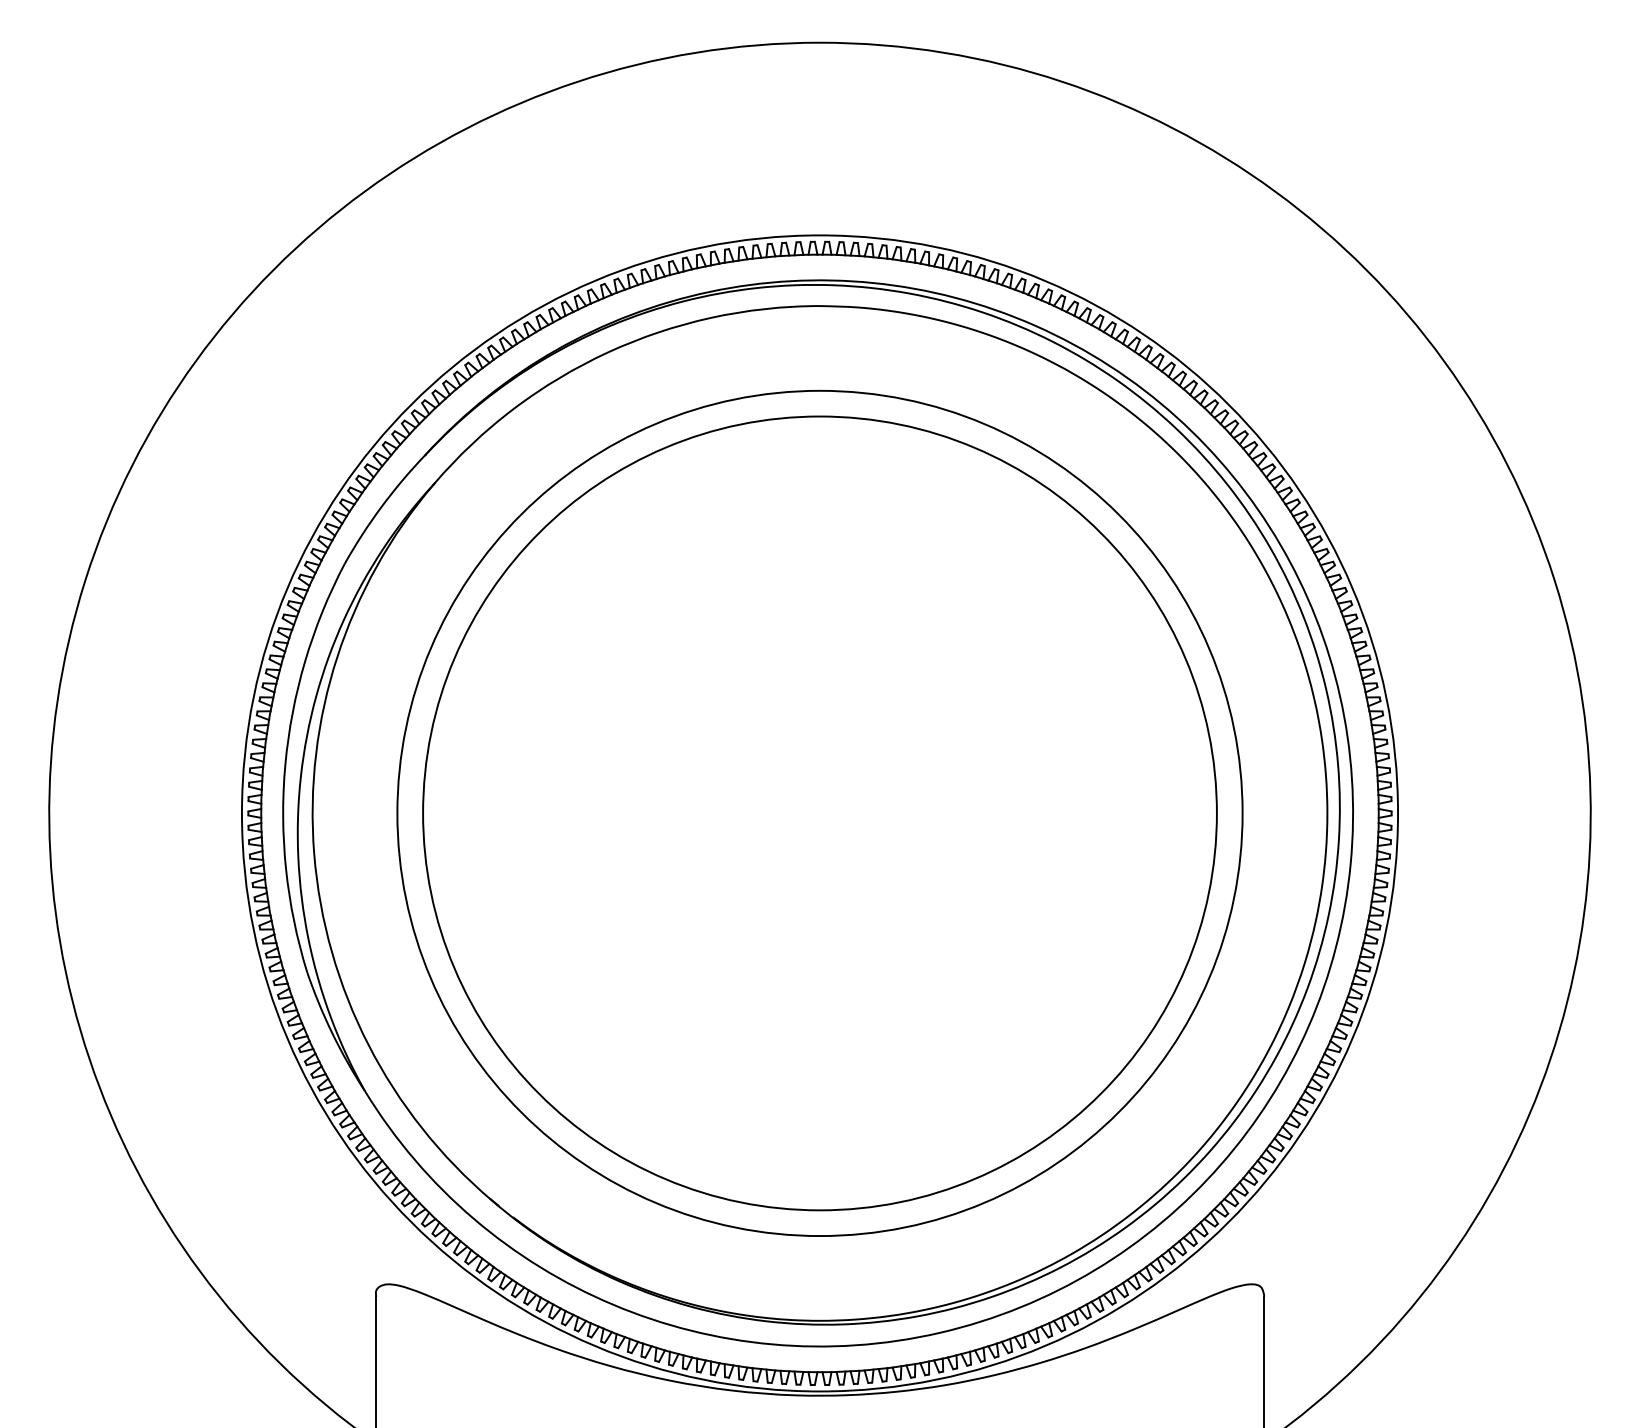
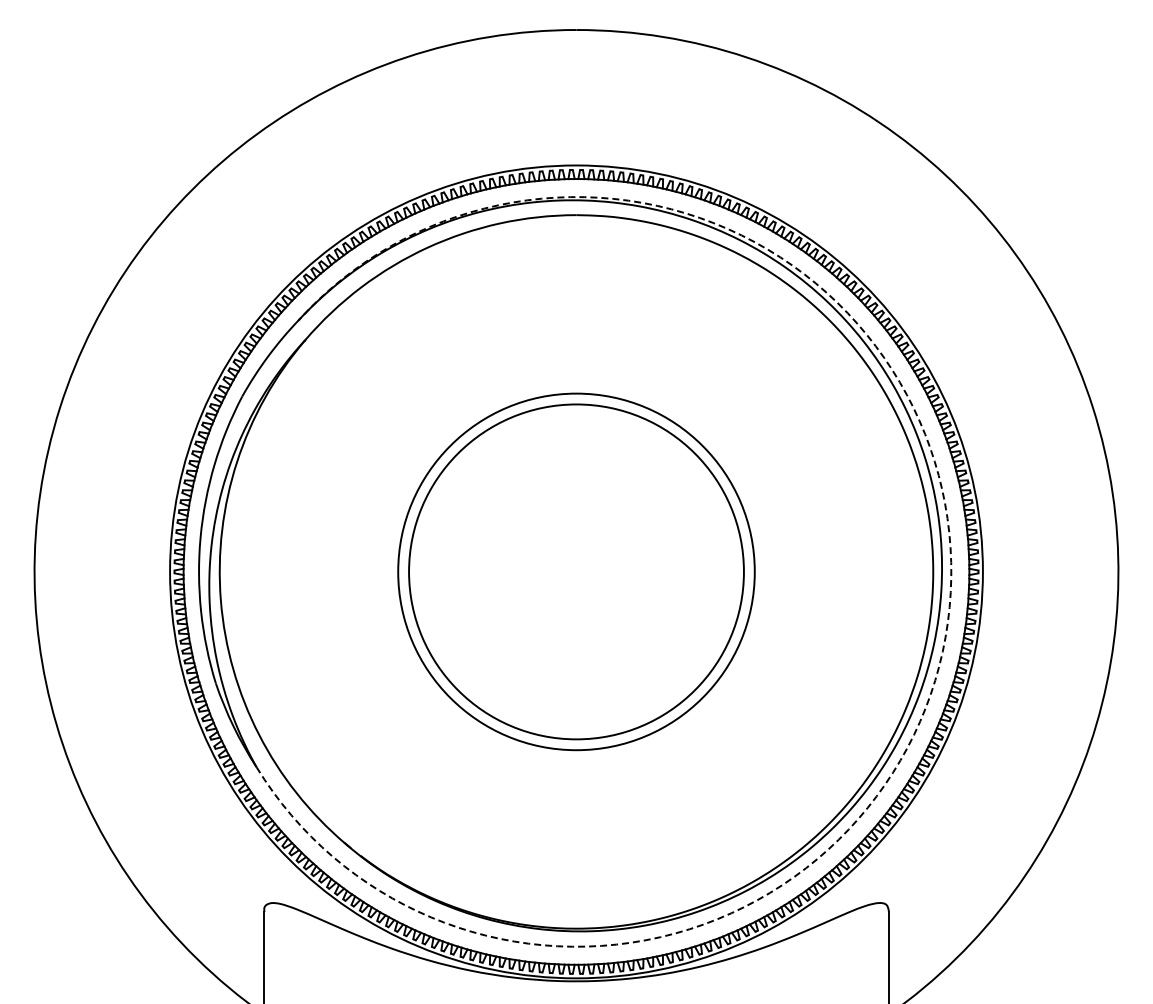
circle: (820, 812) -> (576, 571), size x0.6
circle: (820, 812) -> (576, 571), size x0.6
arc: (1350, 864) -> (949, 607), solid -> dashed

